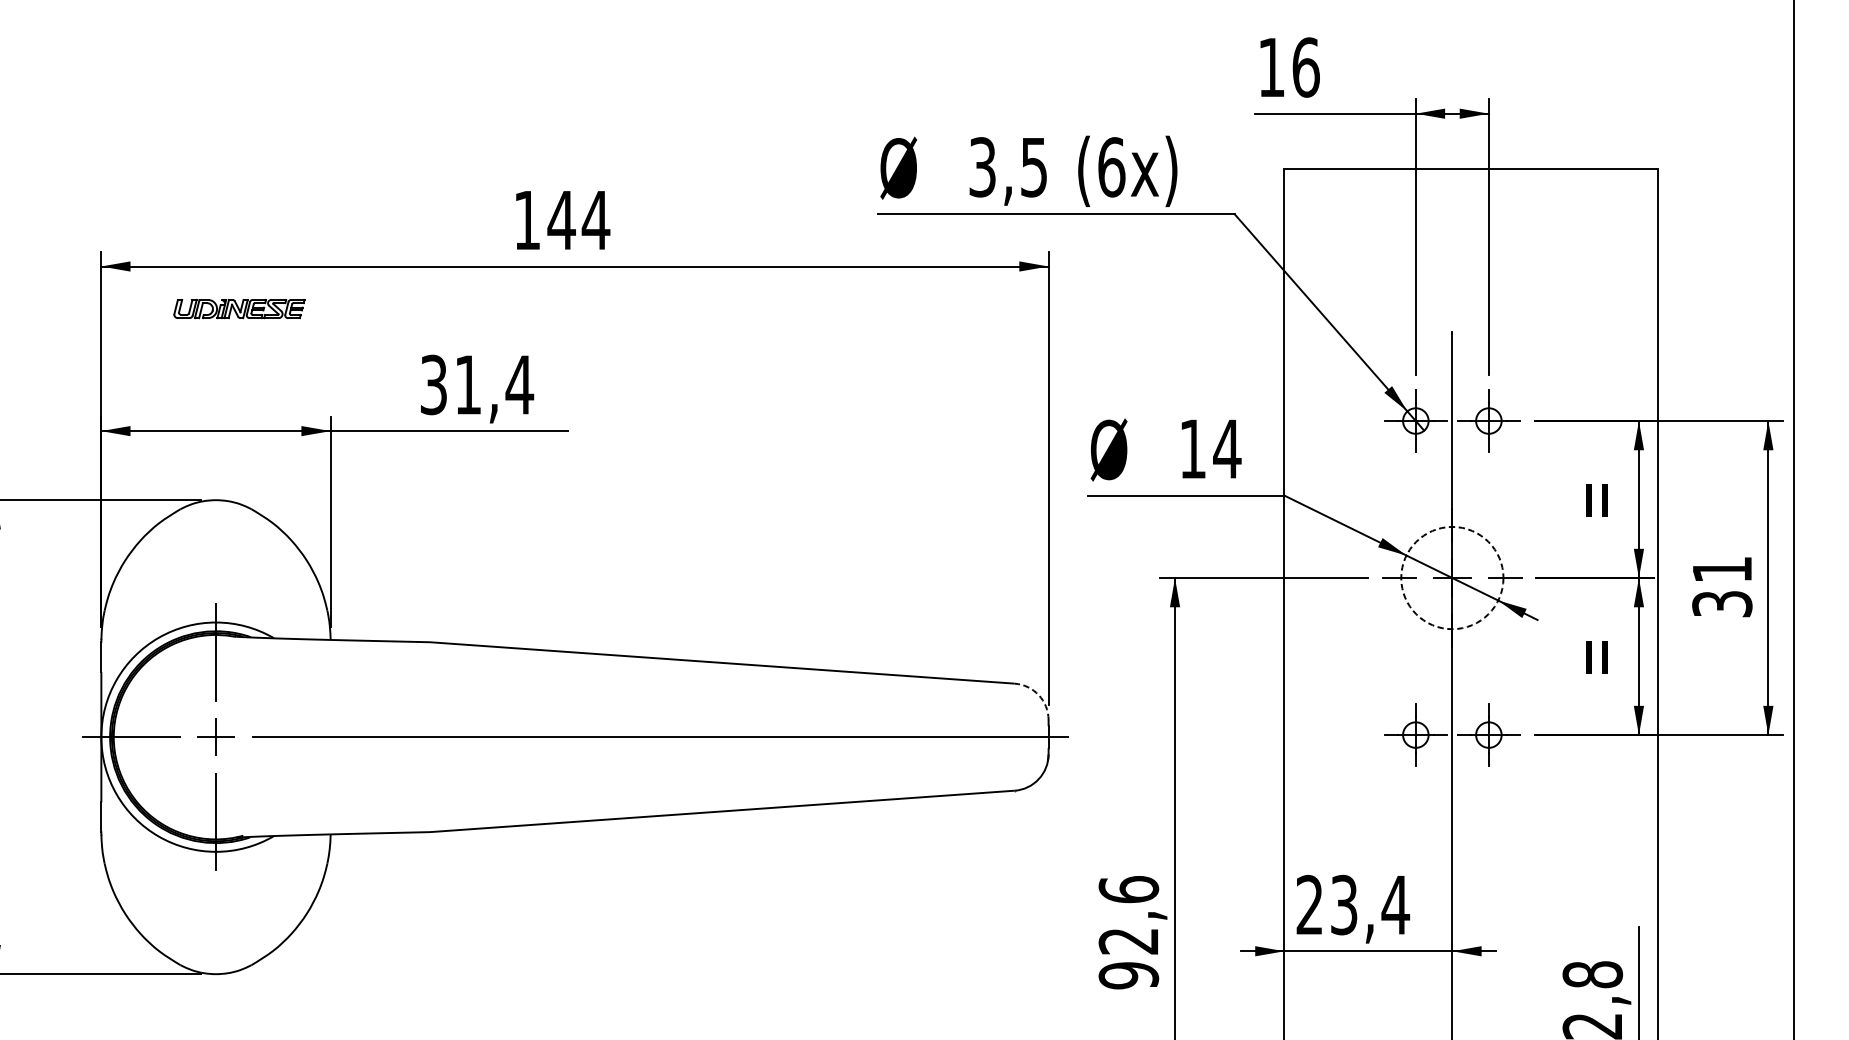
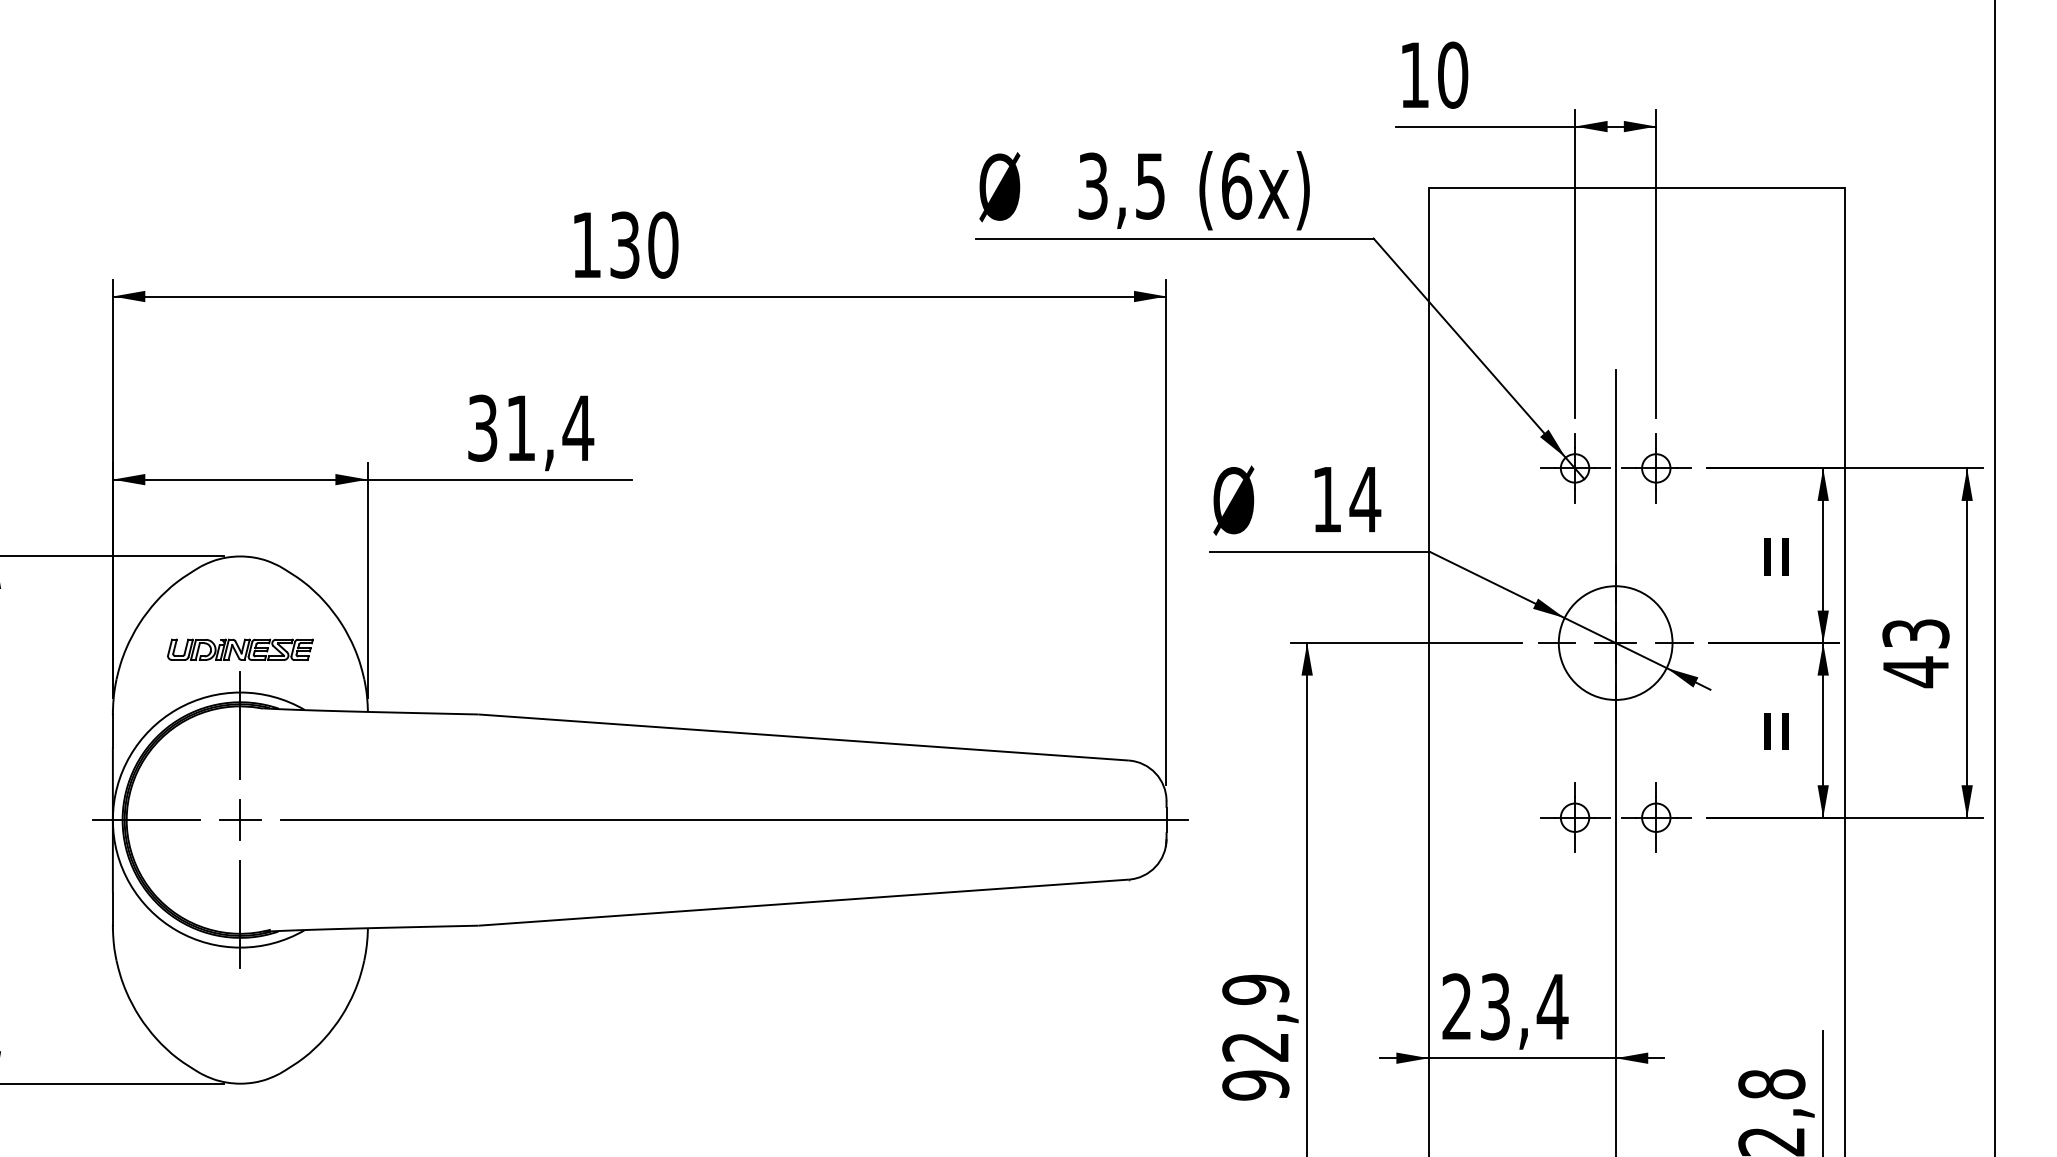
text: (1306, 66) -> (1453, 74), 16 -> 10
text: (579, 219) -> (644, 244), 144 -> 130
part: (239, 308) -> (240, 649), moved
circle: (1452, 577) -> (1615, 642), dashed -> solid
text: (1721, 587) -> (1915, 653), 31 -> 43
arc: (1038, 695) -> (1155, 773), dashed -> solid
text: (1128, 889) -> (1255, 989), 92,6 -> 92,9

